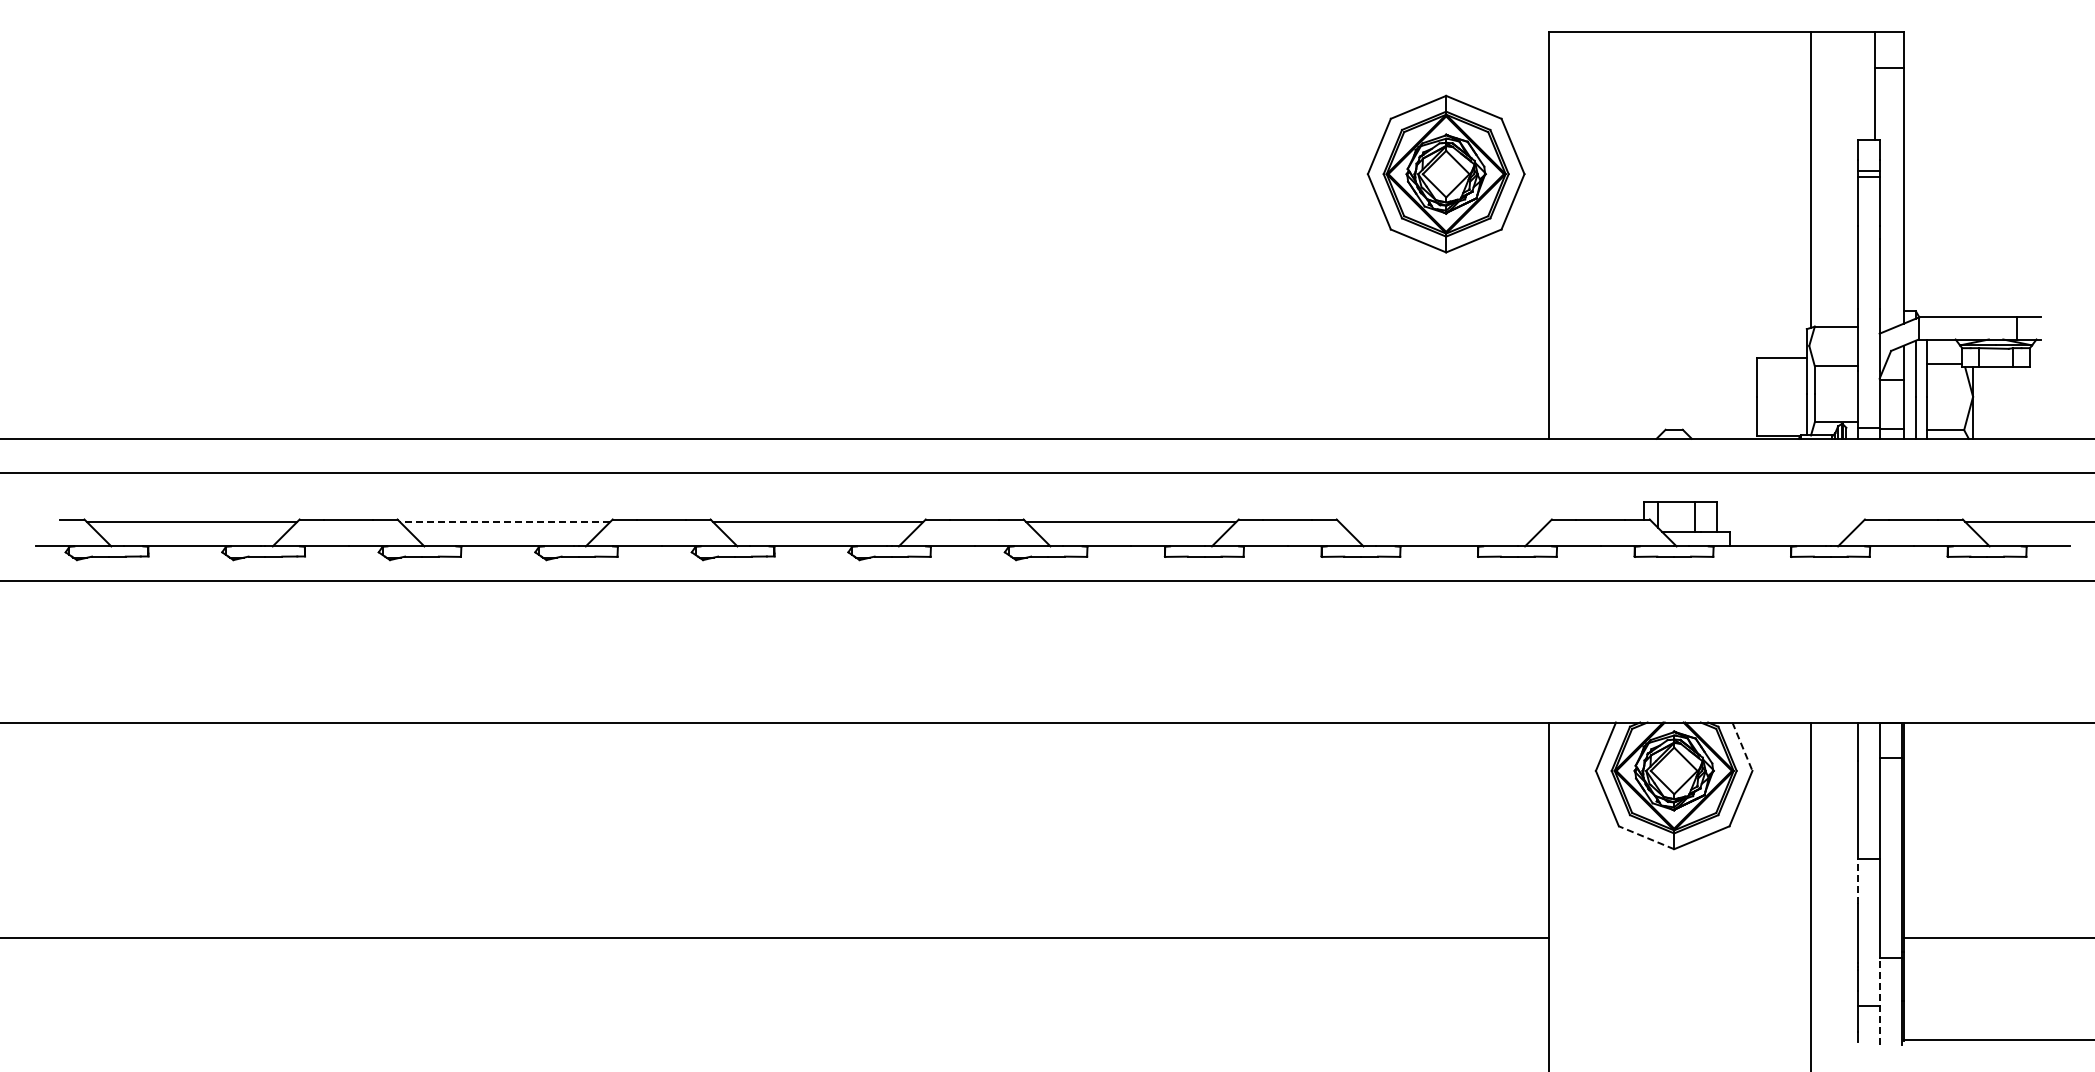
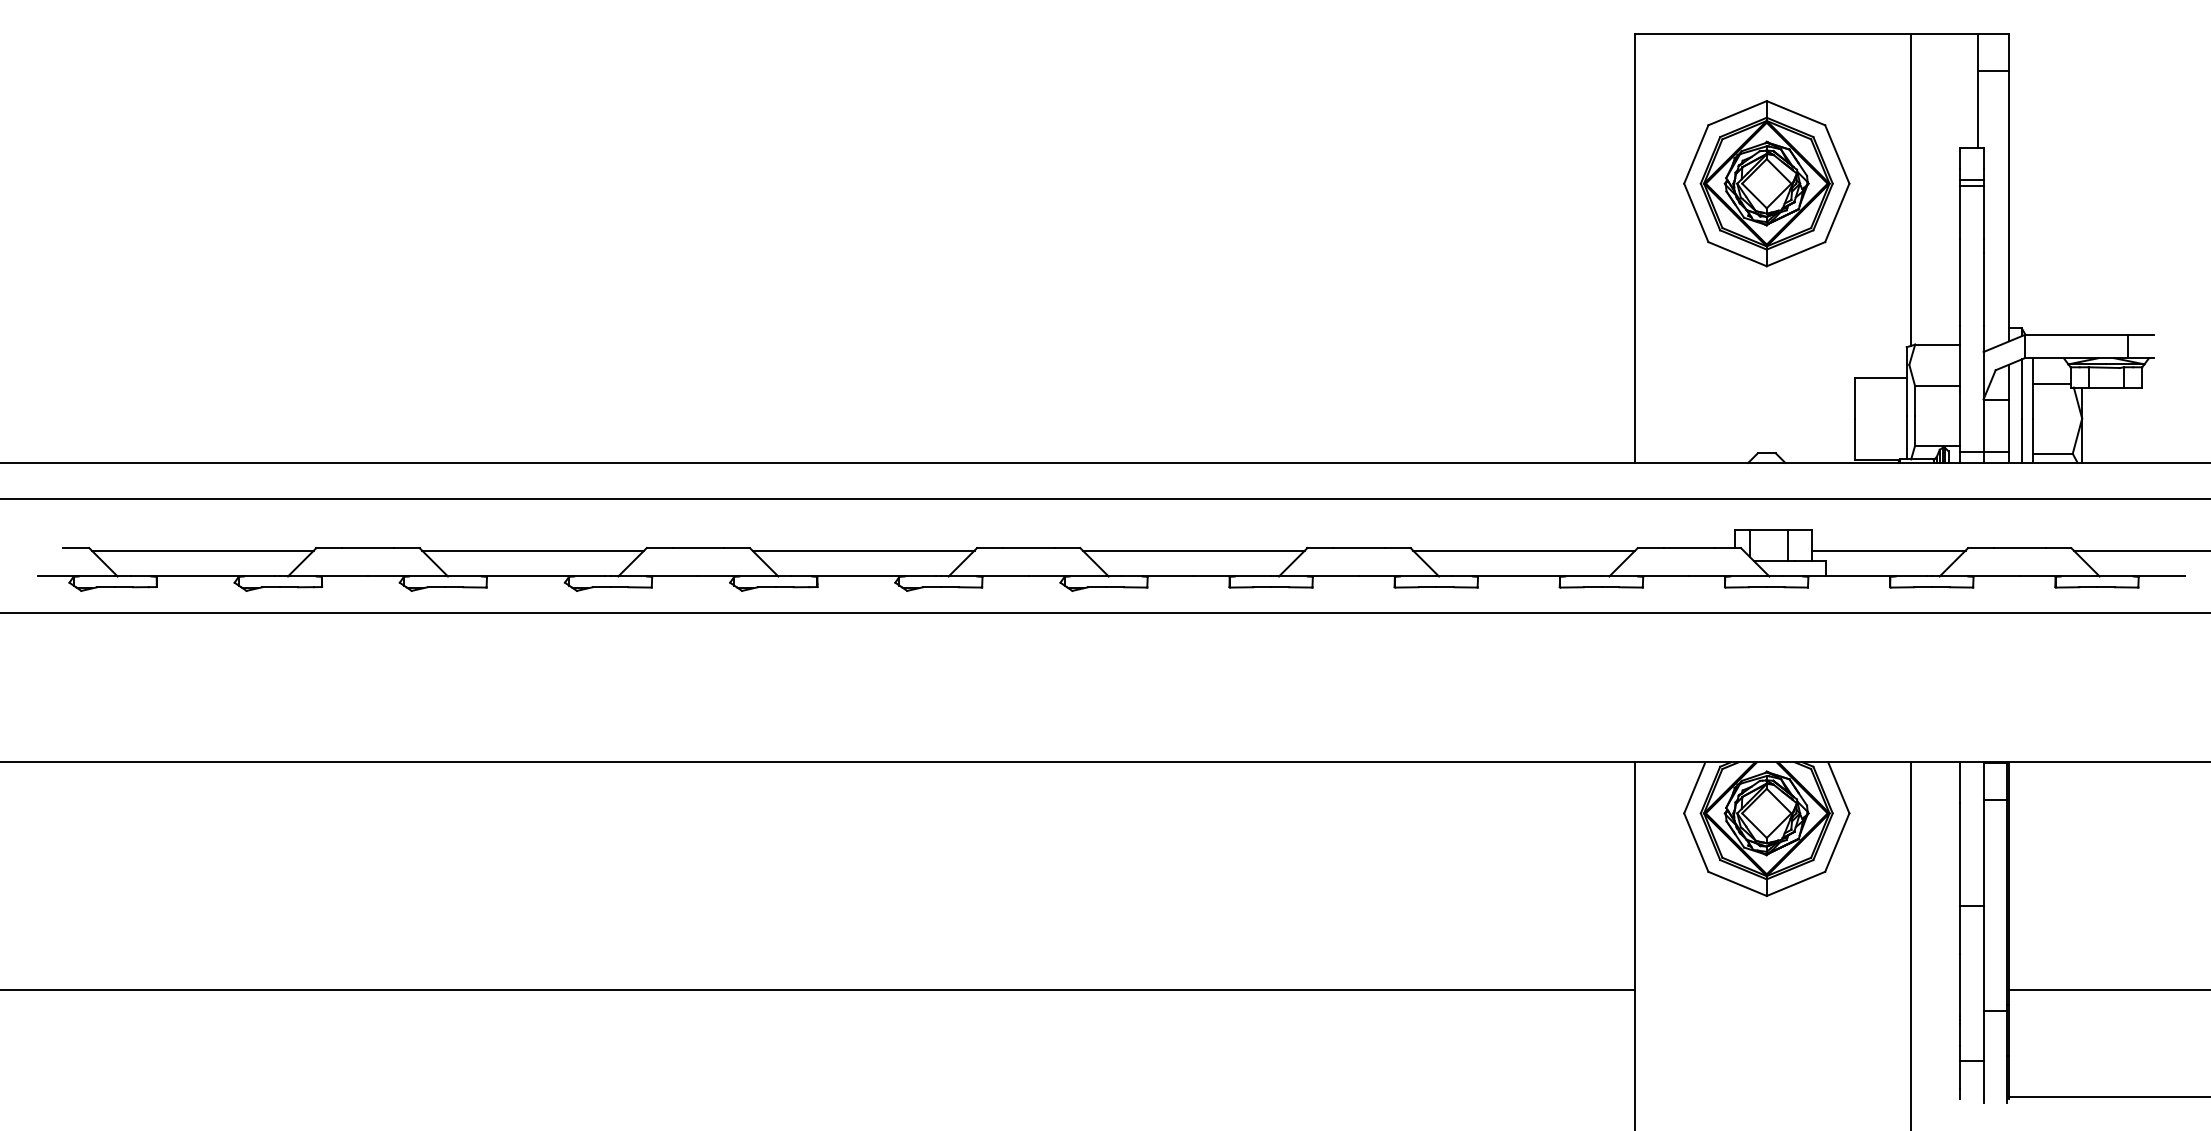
part: (1445, 173) -> (1766, 182), moved
line: (504, 521) -> (532, 550), dashed -> solid
line: (1444, 521) -> (1524, 550), added
line: (1789, 521) -> (1888, 550), added
line: (1742, 747) -> (1838, 788), dashed -> solid
line: (1646, 837) -> (1737, 883), dashed -> solid
line: (1857, 881) -> (1960, 930), dashed -> solid
line: (1879, 1001) -> (1983, 1056), dashed -> solid

